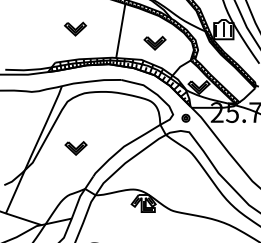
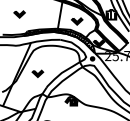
part: (75, 29) -> (19, 14), moved

